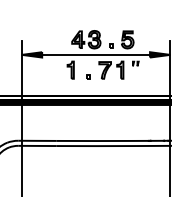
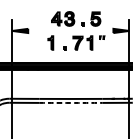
line: (96, 54) -> (71, 30), removed
arc: (96, 146) -> (71, 103), solid -> dashed

